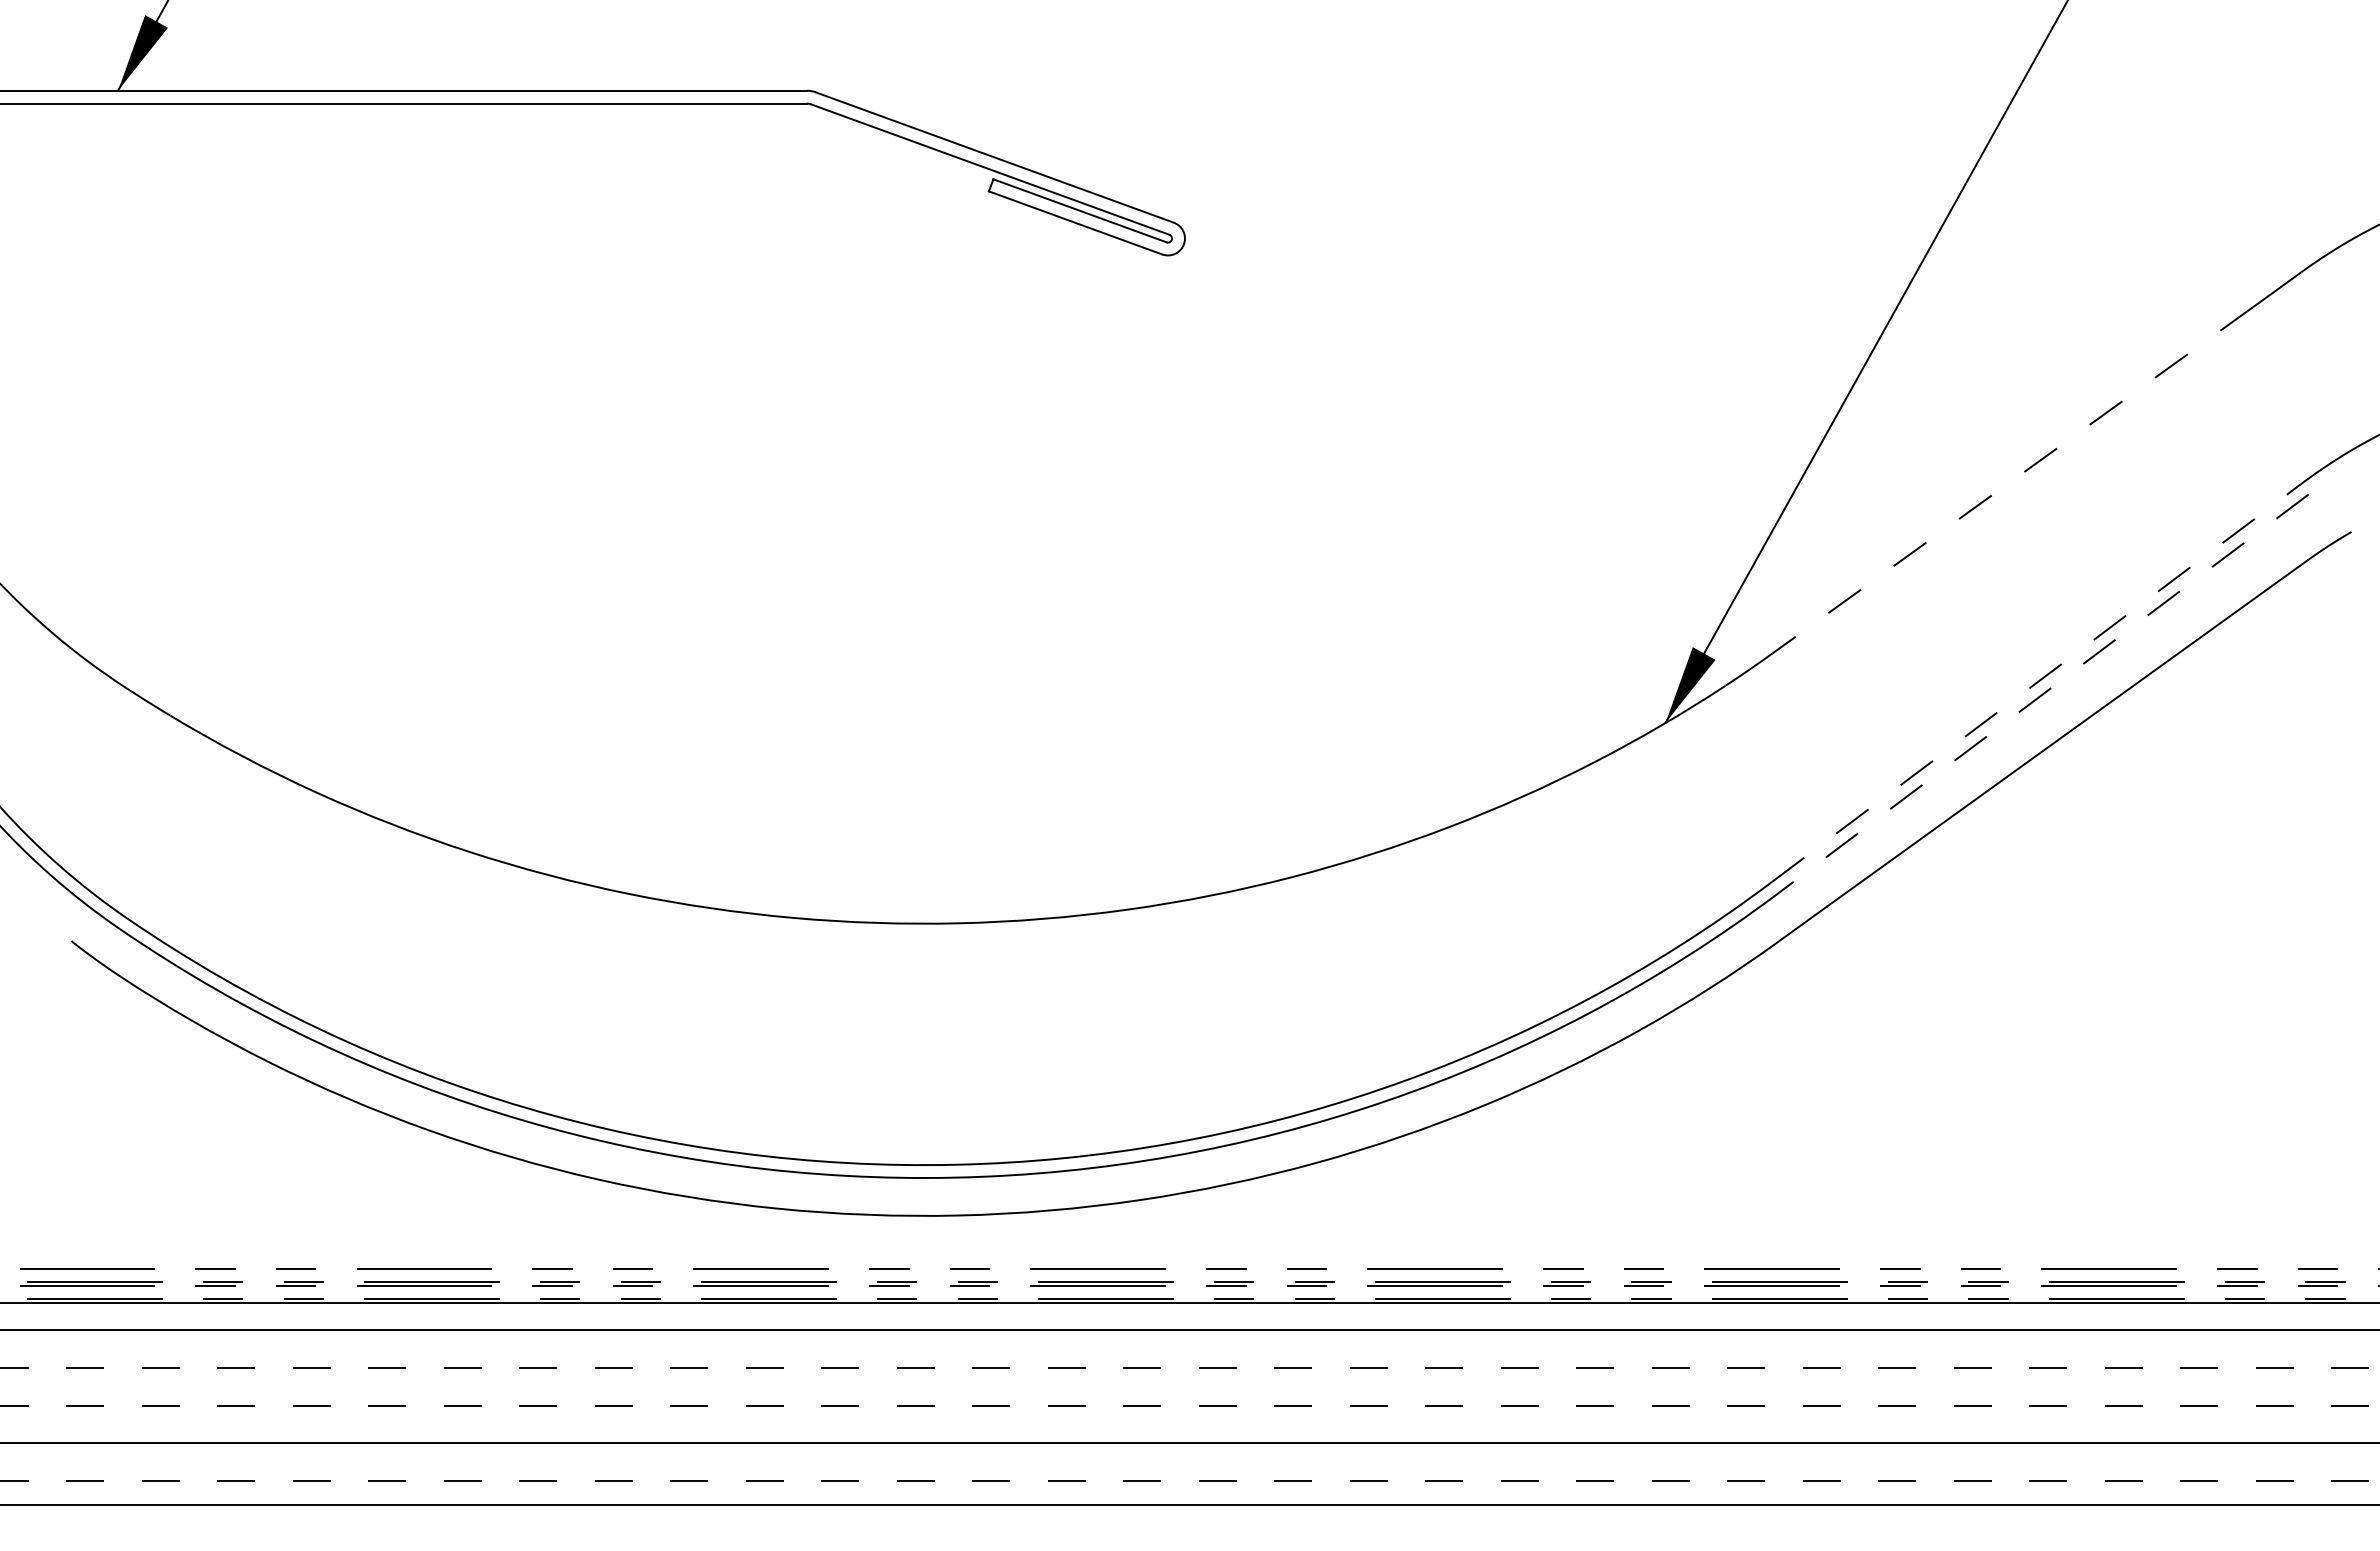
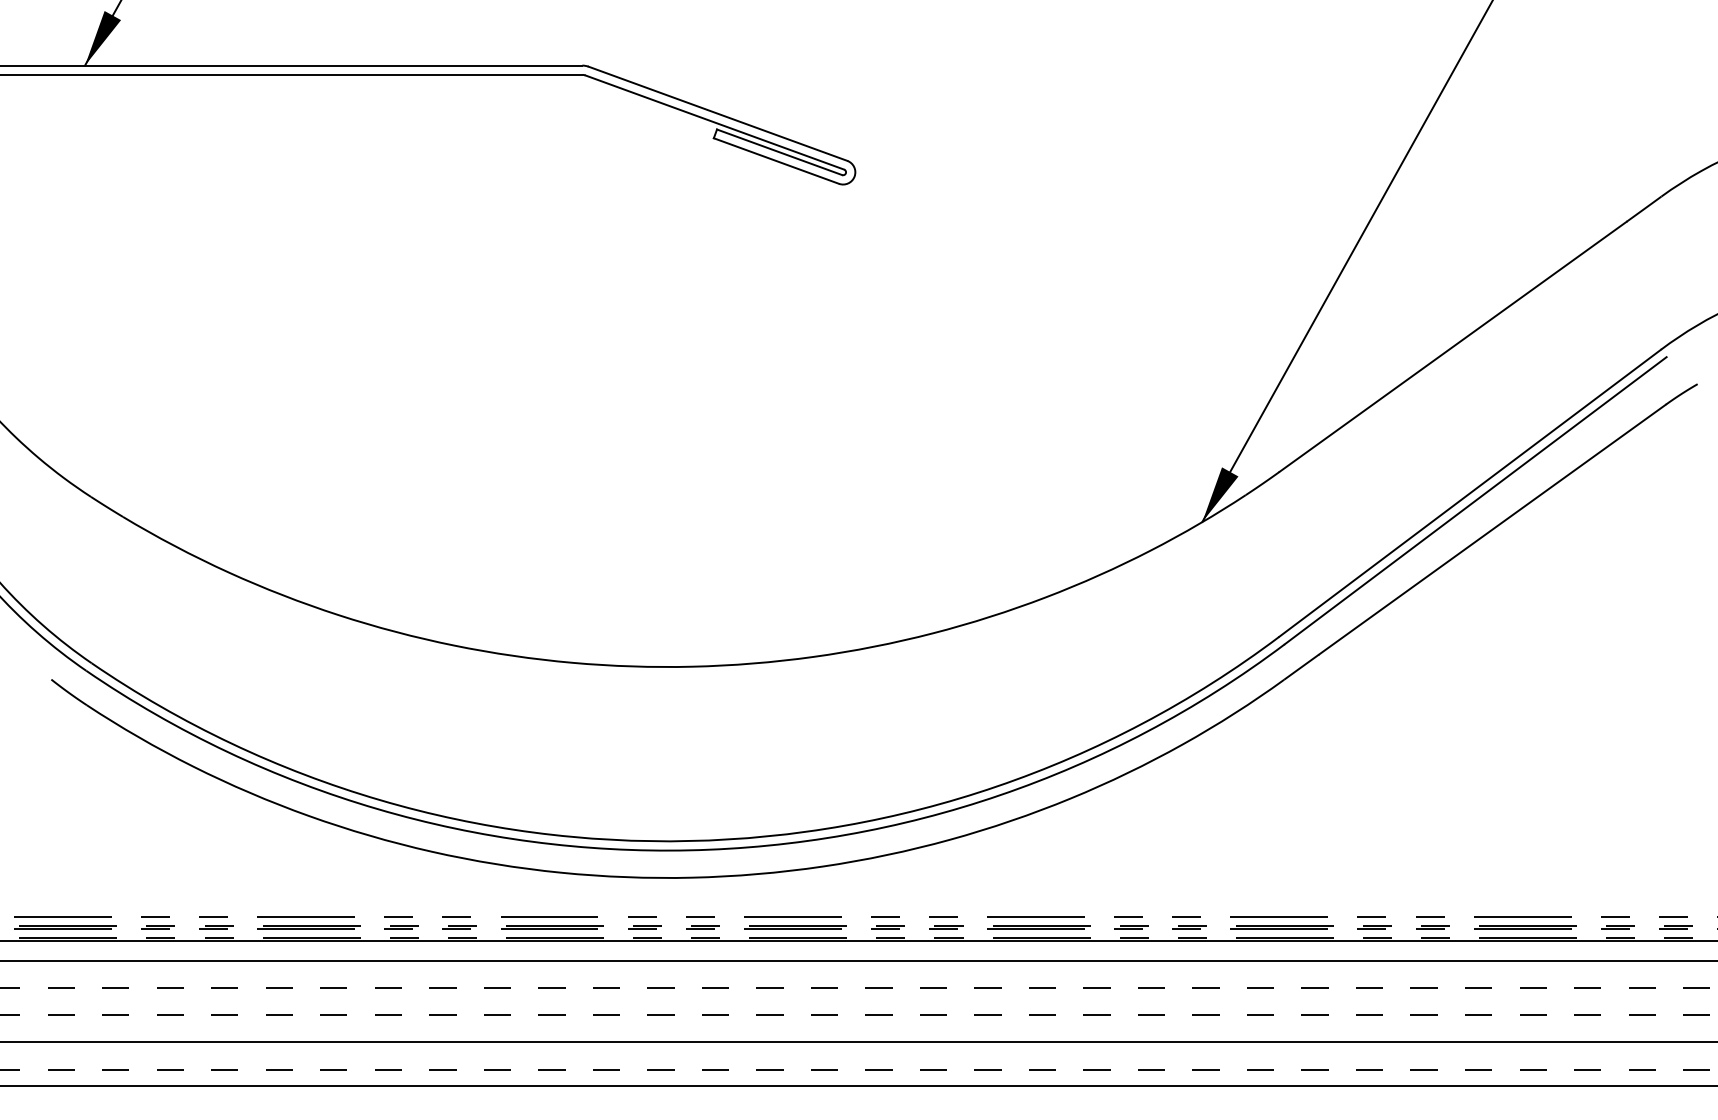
line: (2012, 480) -> (1452, 347), dashed -> solid
line: (2036, 683) -> (1470, 493), dashed -> solid
line: (2044, 693) -> (1475, 500), dashed -> solid

